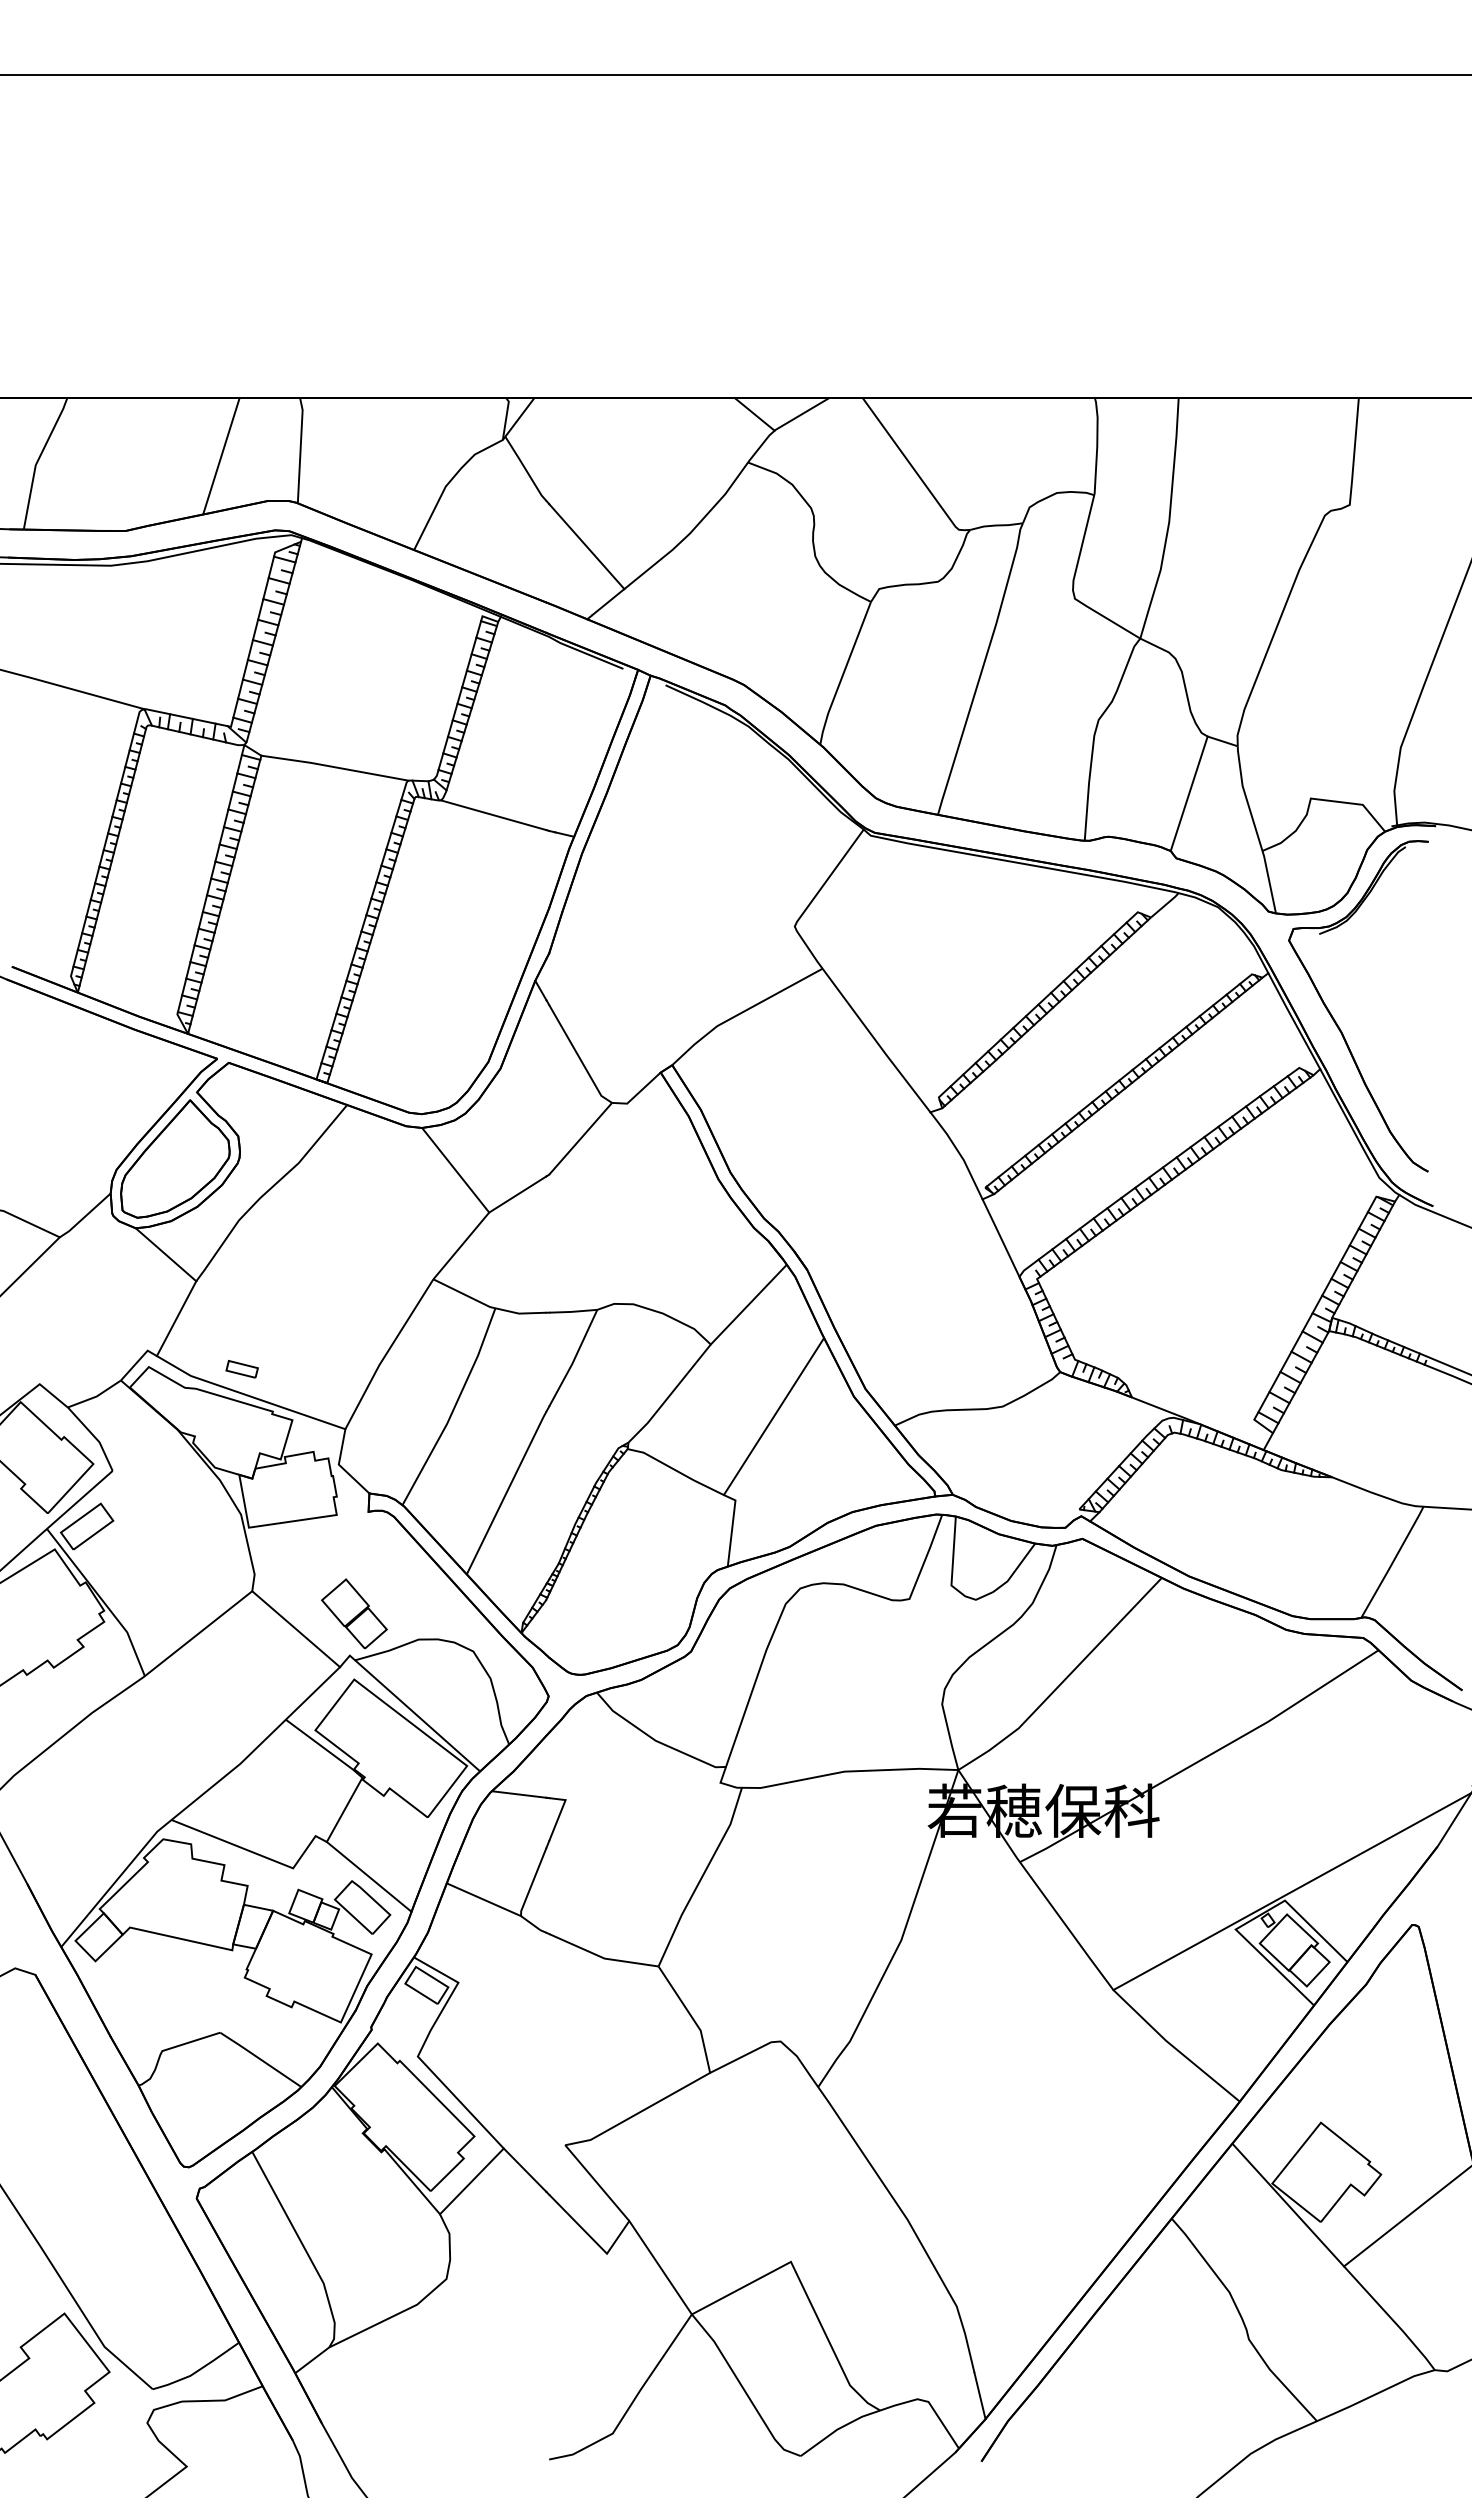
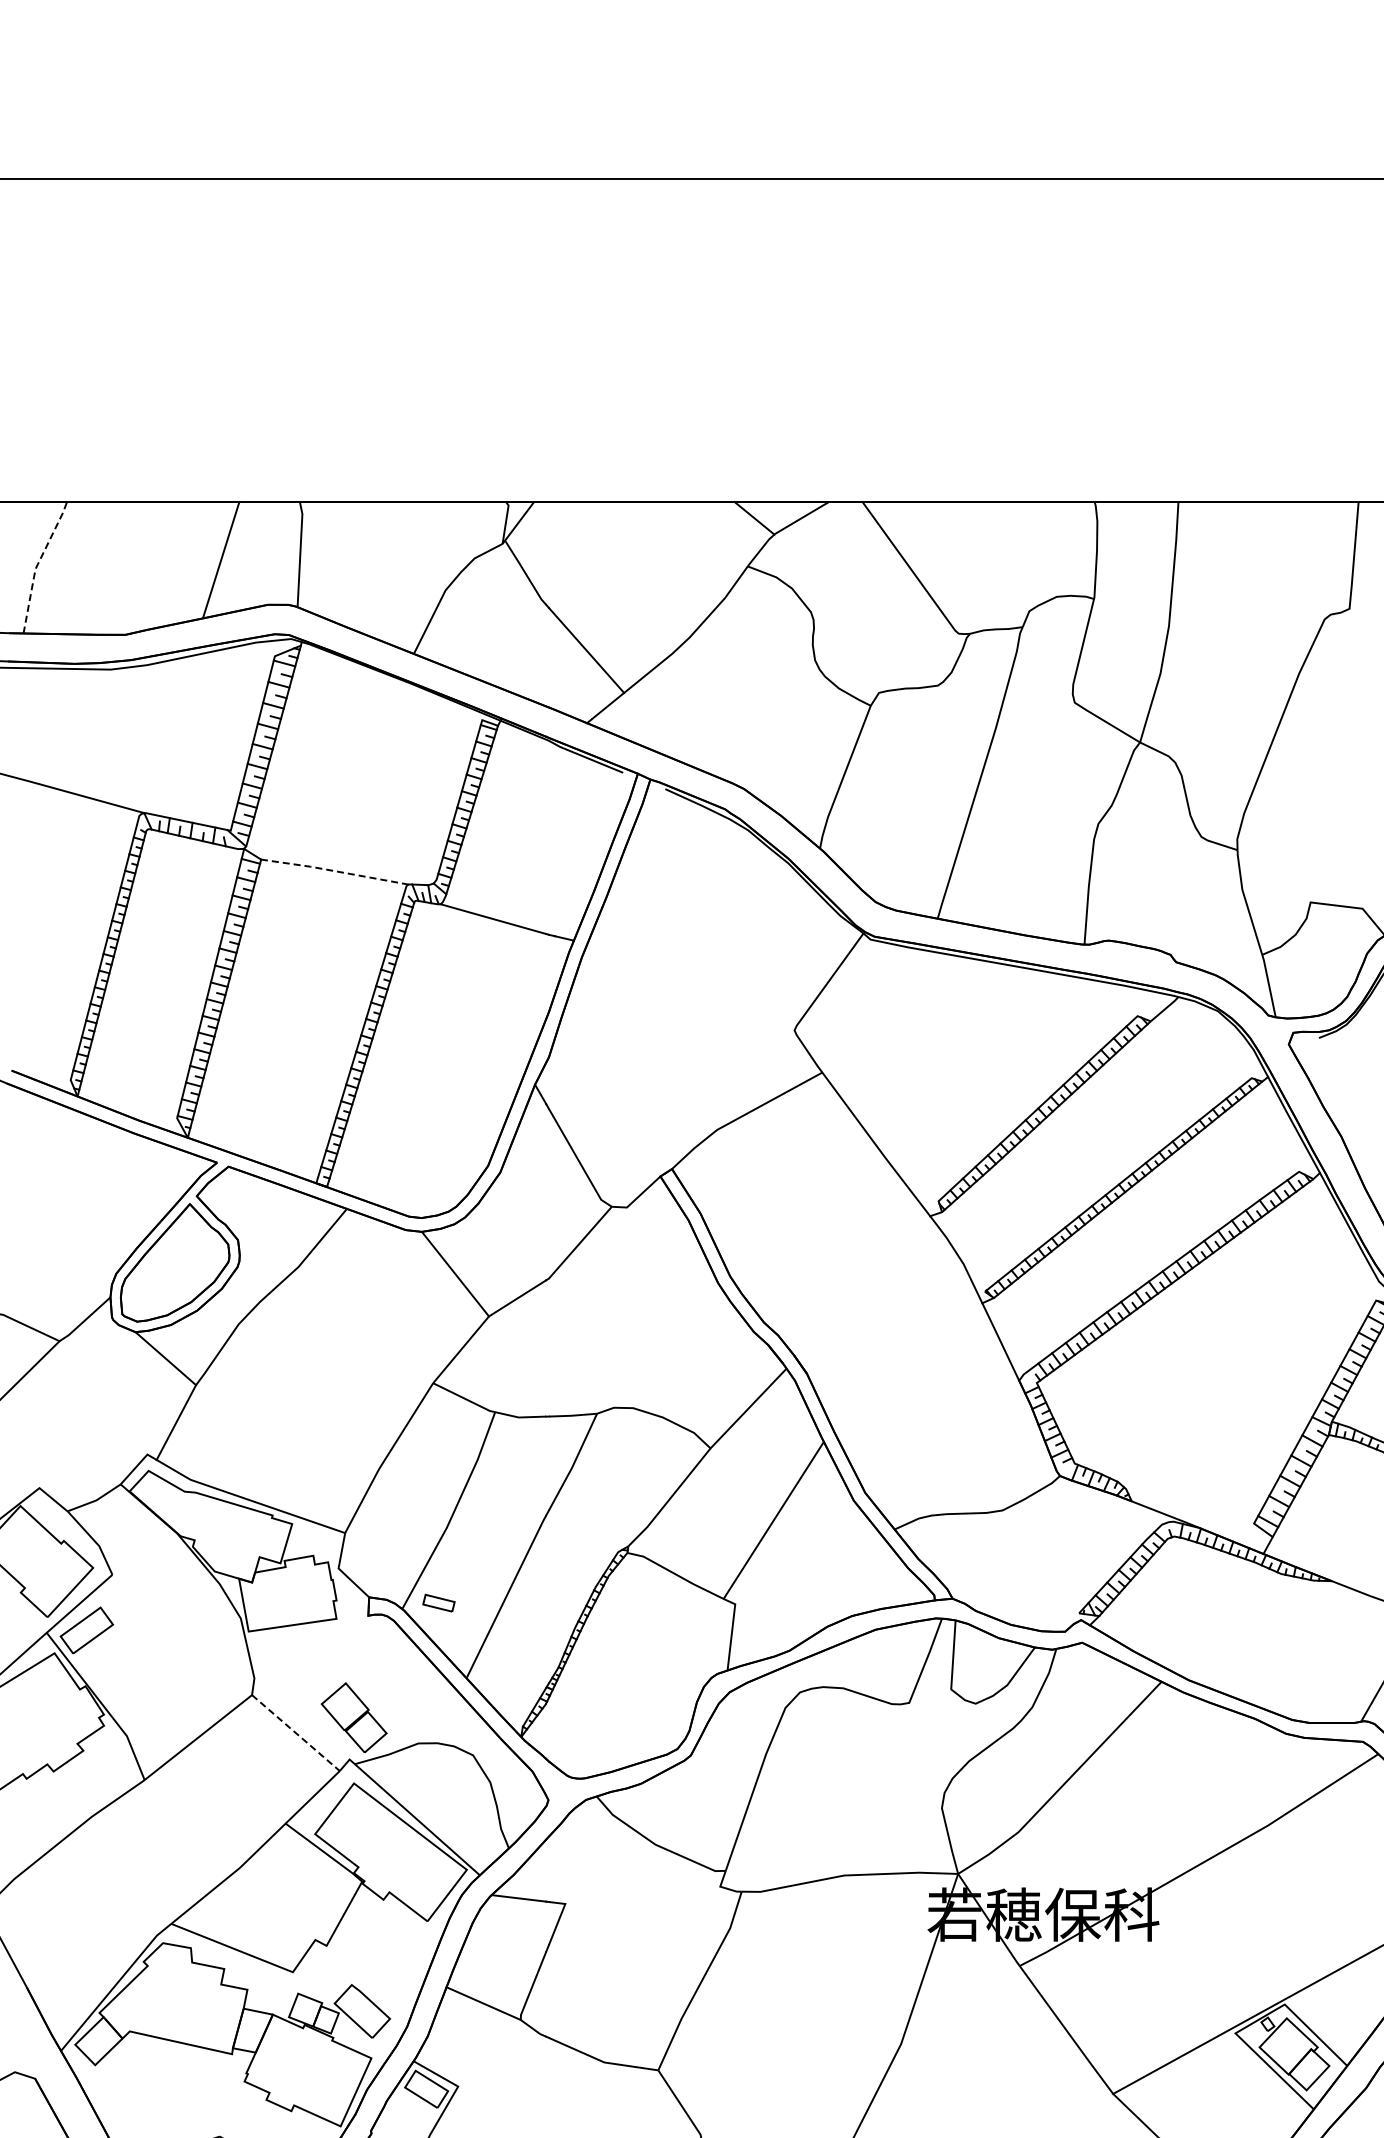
line: (37, 460) -> (37, 564), solid -> dashed
line: (334, 767) -> (334, 871), solid -> dashed
line: (1188, 793) -> (1188, 897), removed
part: (241, 1368) -> (438, 1602), moved
line: (296, 1629) -> (296, 1733), solid -> dashed
line: (368, 1876) -> (368, 1980), removed

